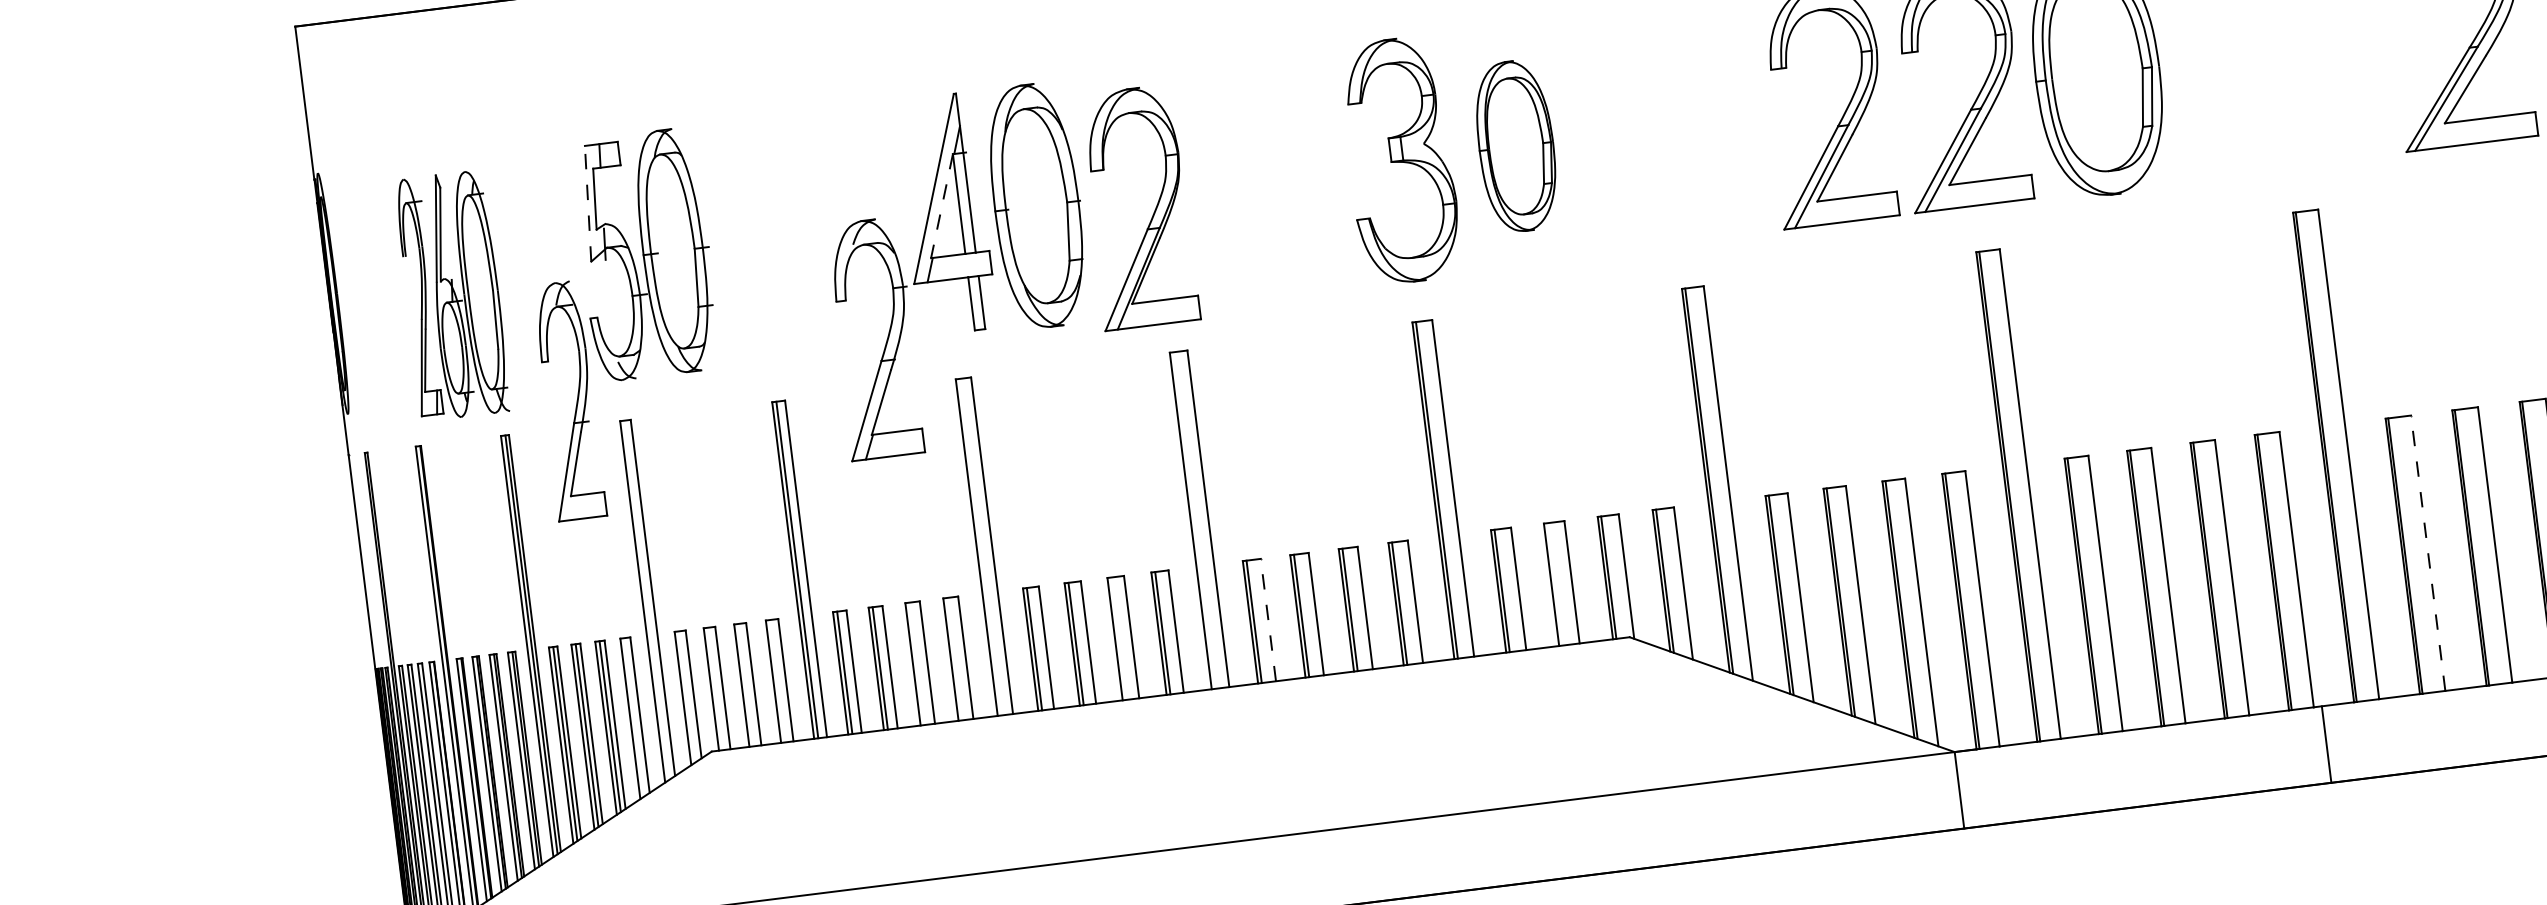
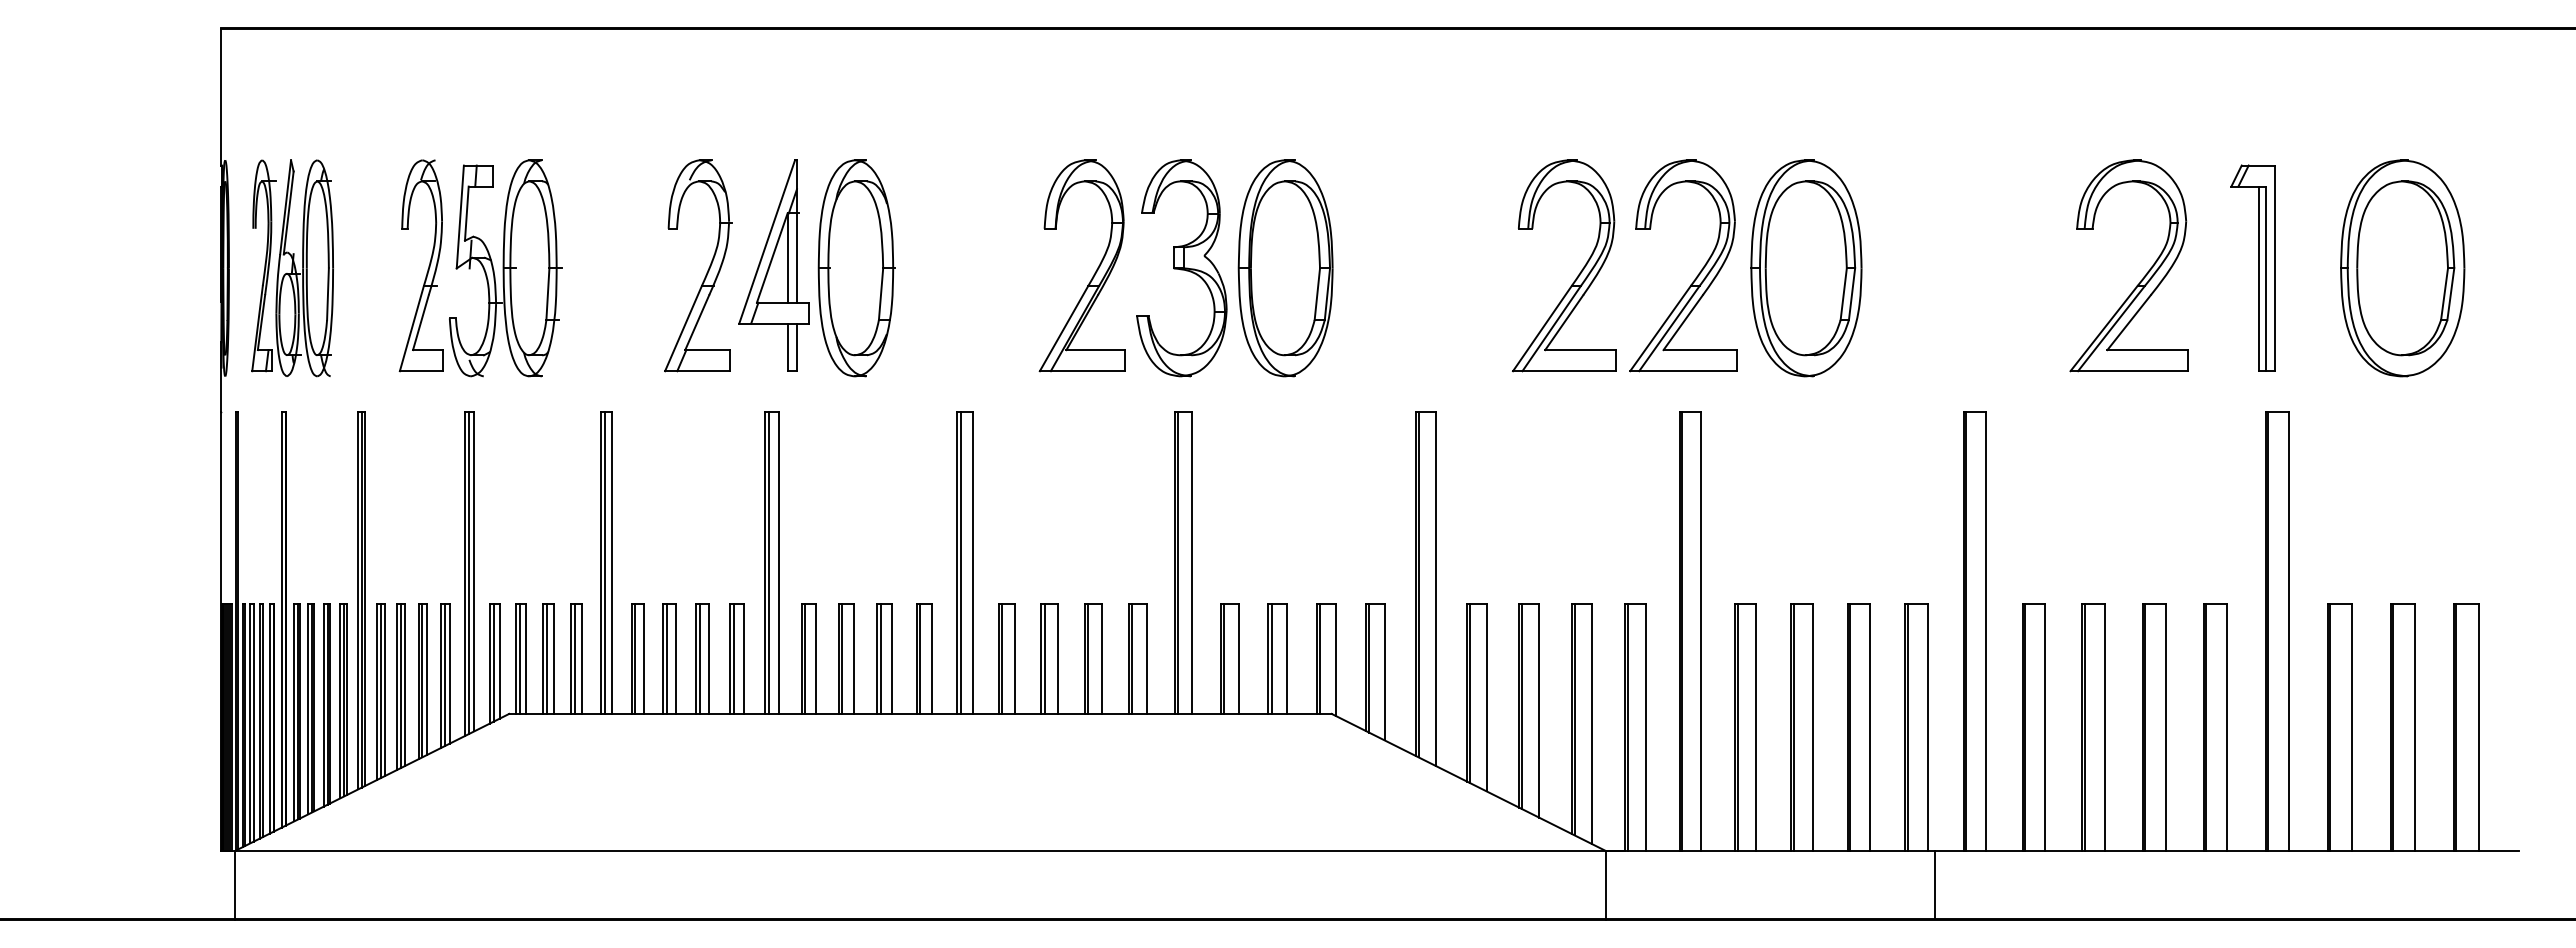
part: (1516, 146) -> (1285, 268), size x1.43
line: (588, 204) -> (460, 217), dashed -> solid
line: (942, 206) -> (772, 258), dashed -> solid
part: (1152, 213) -> (1094, 272), moved
part: (452, 296) -> (292, 268), moved
part: (886, 339) -> (708, 267), moved
part: (576, 399) -> (428, 265), moved
line: (1194, 519) -> (960, 562), added
line: (981, 546) -> (769, 562), added
line: (2428, 553) -> (2045, 727), dashed -> solid
line: (1554, 583) -> (1271, 658), added
line: (646, 600) -> (468, 573), added
line: (1268, 620) -> (1014, 659), dashed -> solid
line: (1118, 638) -> (880, 658), added
line: (954, 658) -> (733, 658), added
line: (916, 663) -> (699, 658), added
line: (778, 680) -> (575, 658), added
line: (745, 684) -> (546, 658), added
line: (715, 688) -> (519, 658), added
line: (687, 696) -> (493, 662), added
line: (634, 716) -> (444, 674), added

